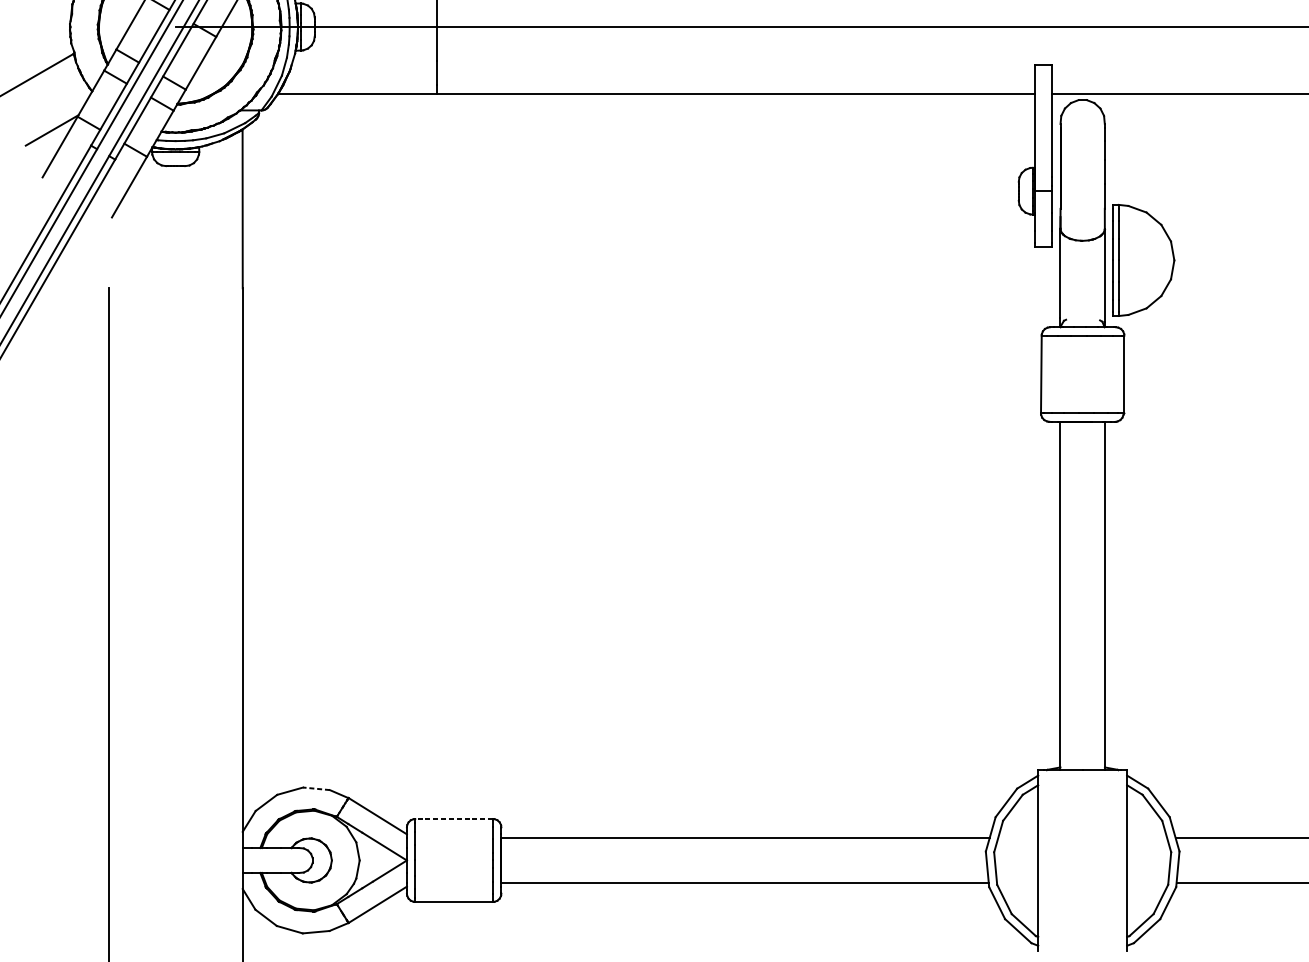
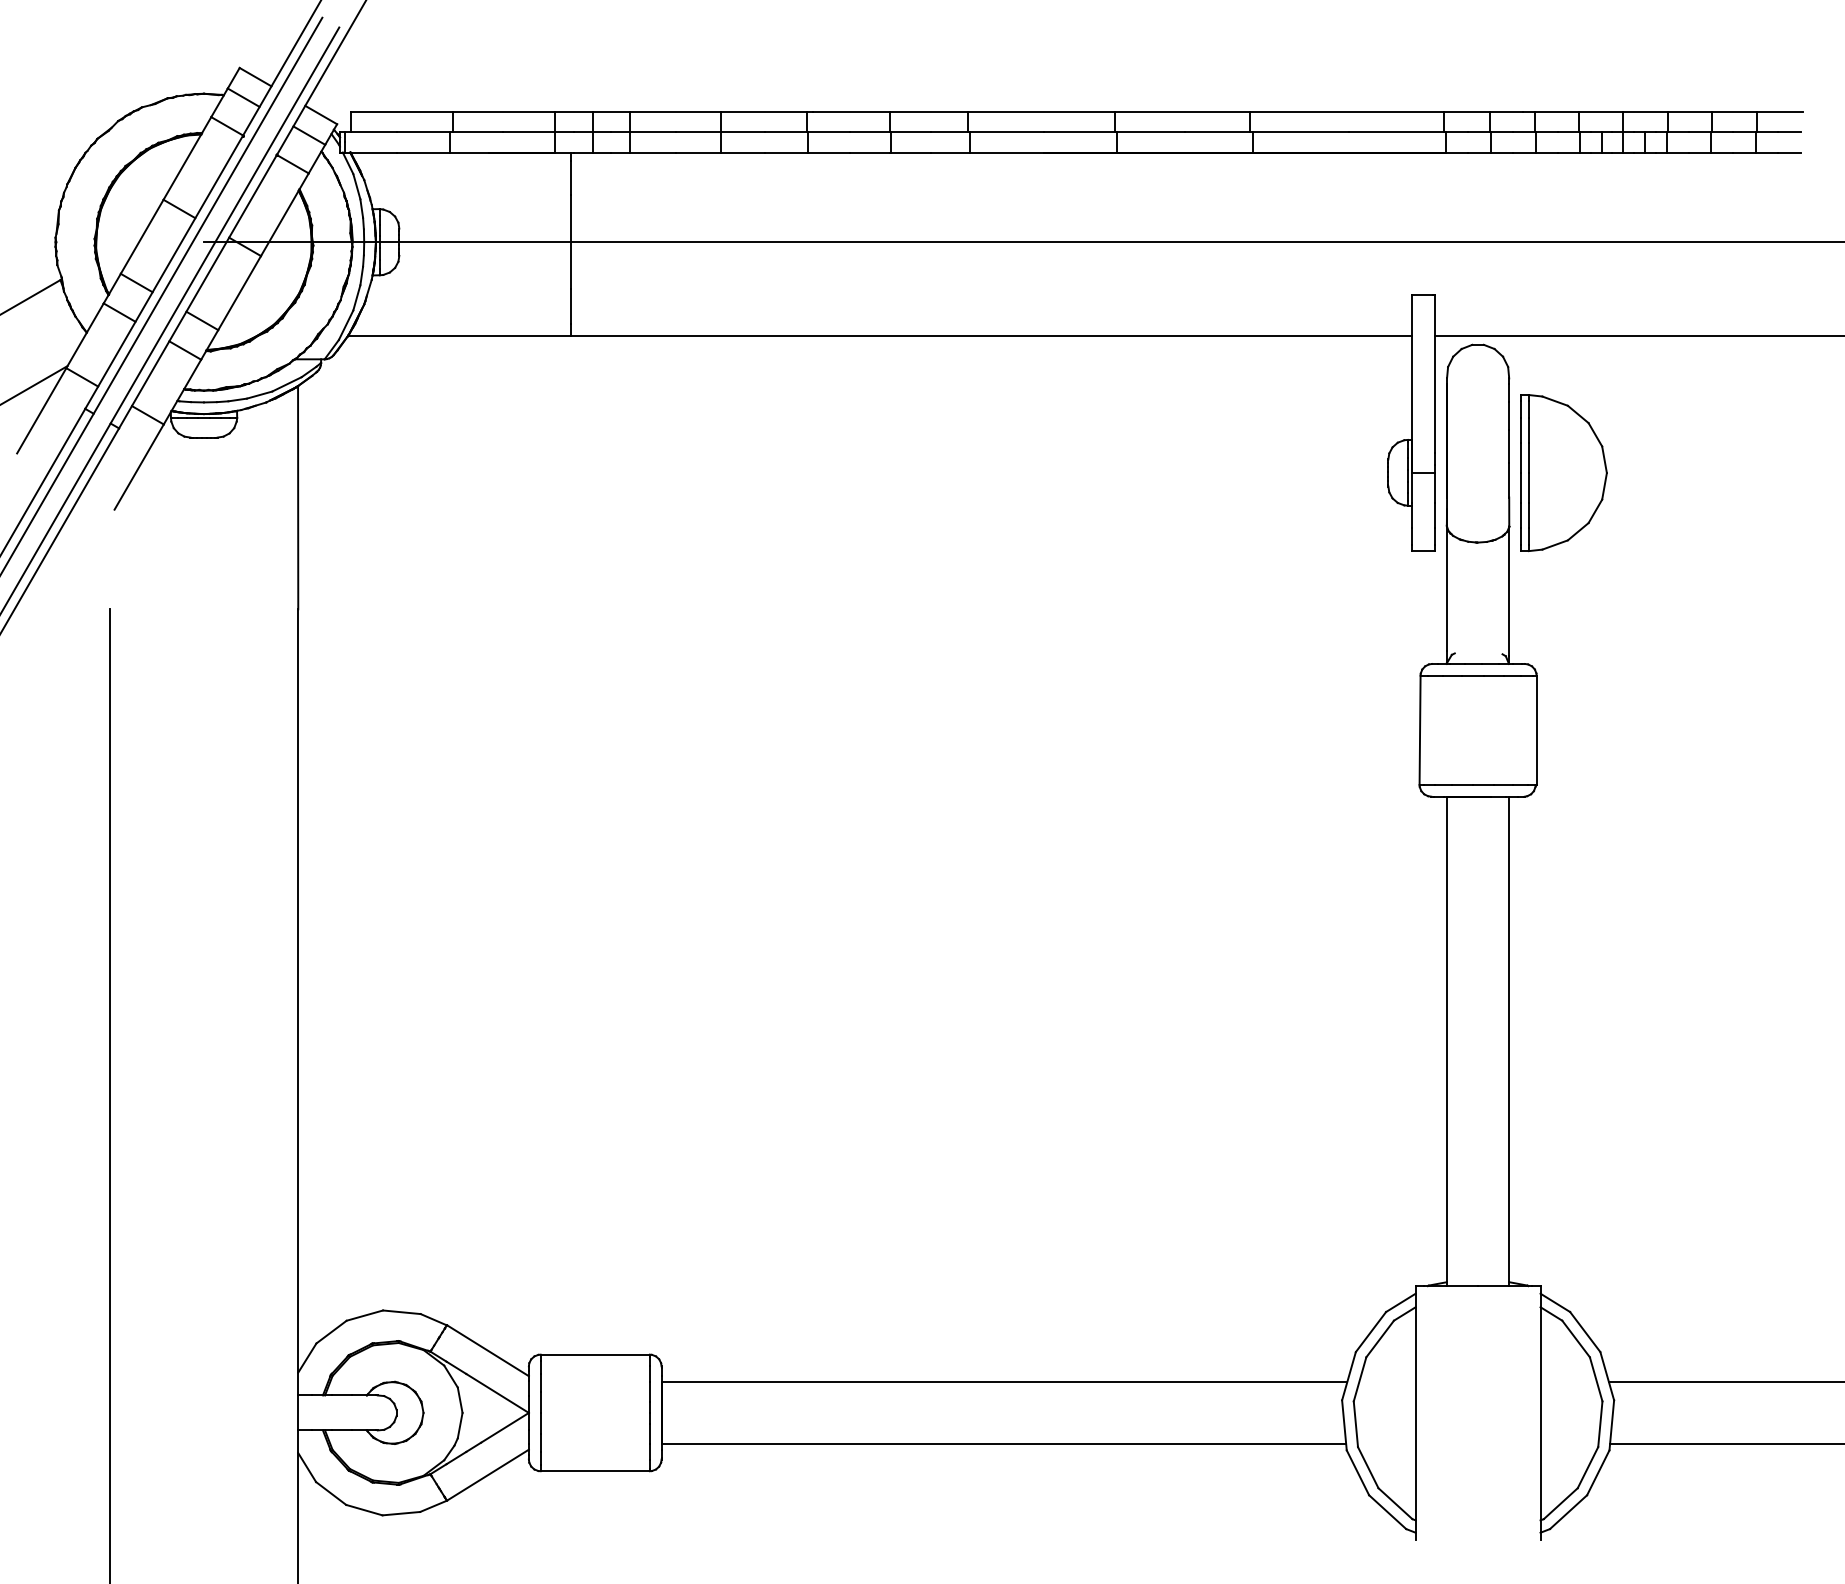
part: (1143, 260) -> (1563, 473), moved
line: (316, 788) -> (401, 1312), dashed -> solid
line: (454, 818) -> (595, 1354), dashed -> solid

